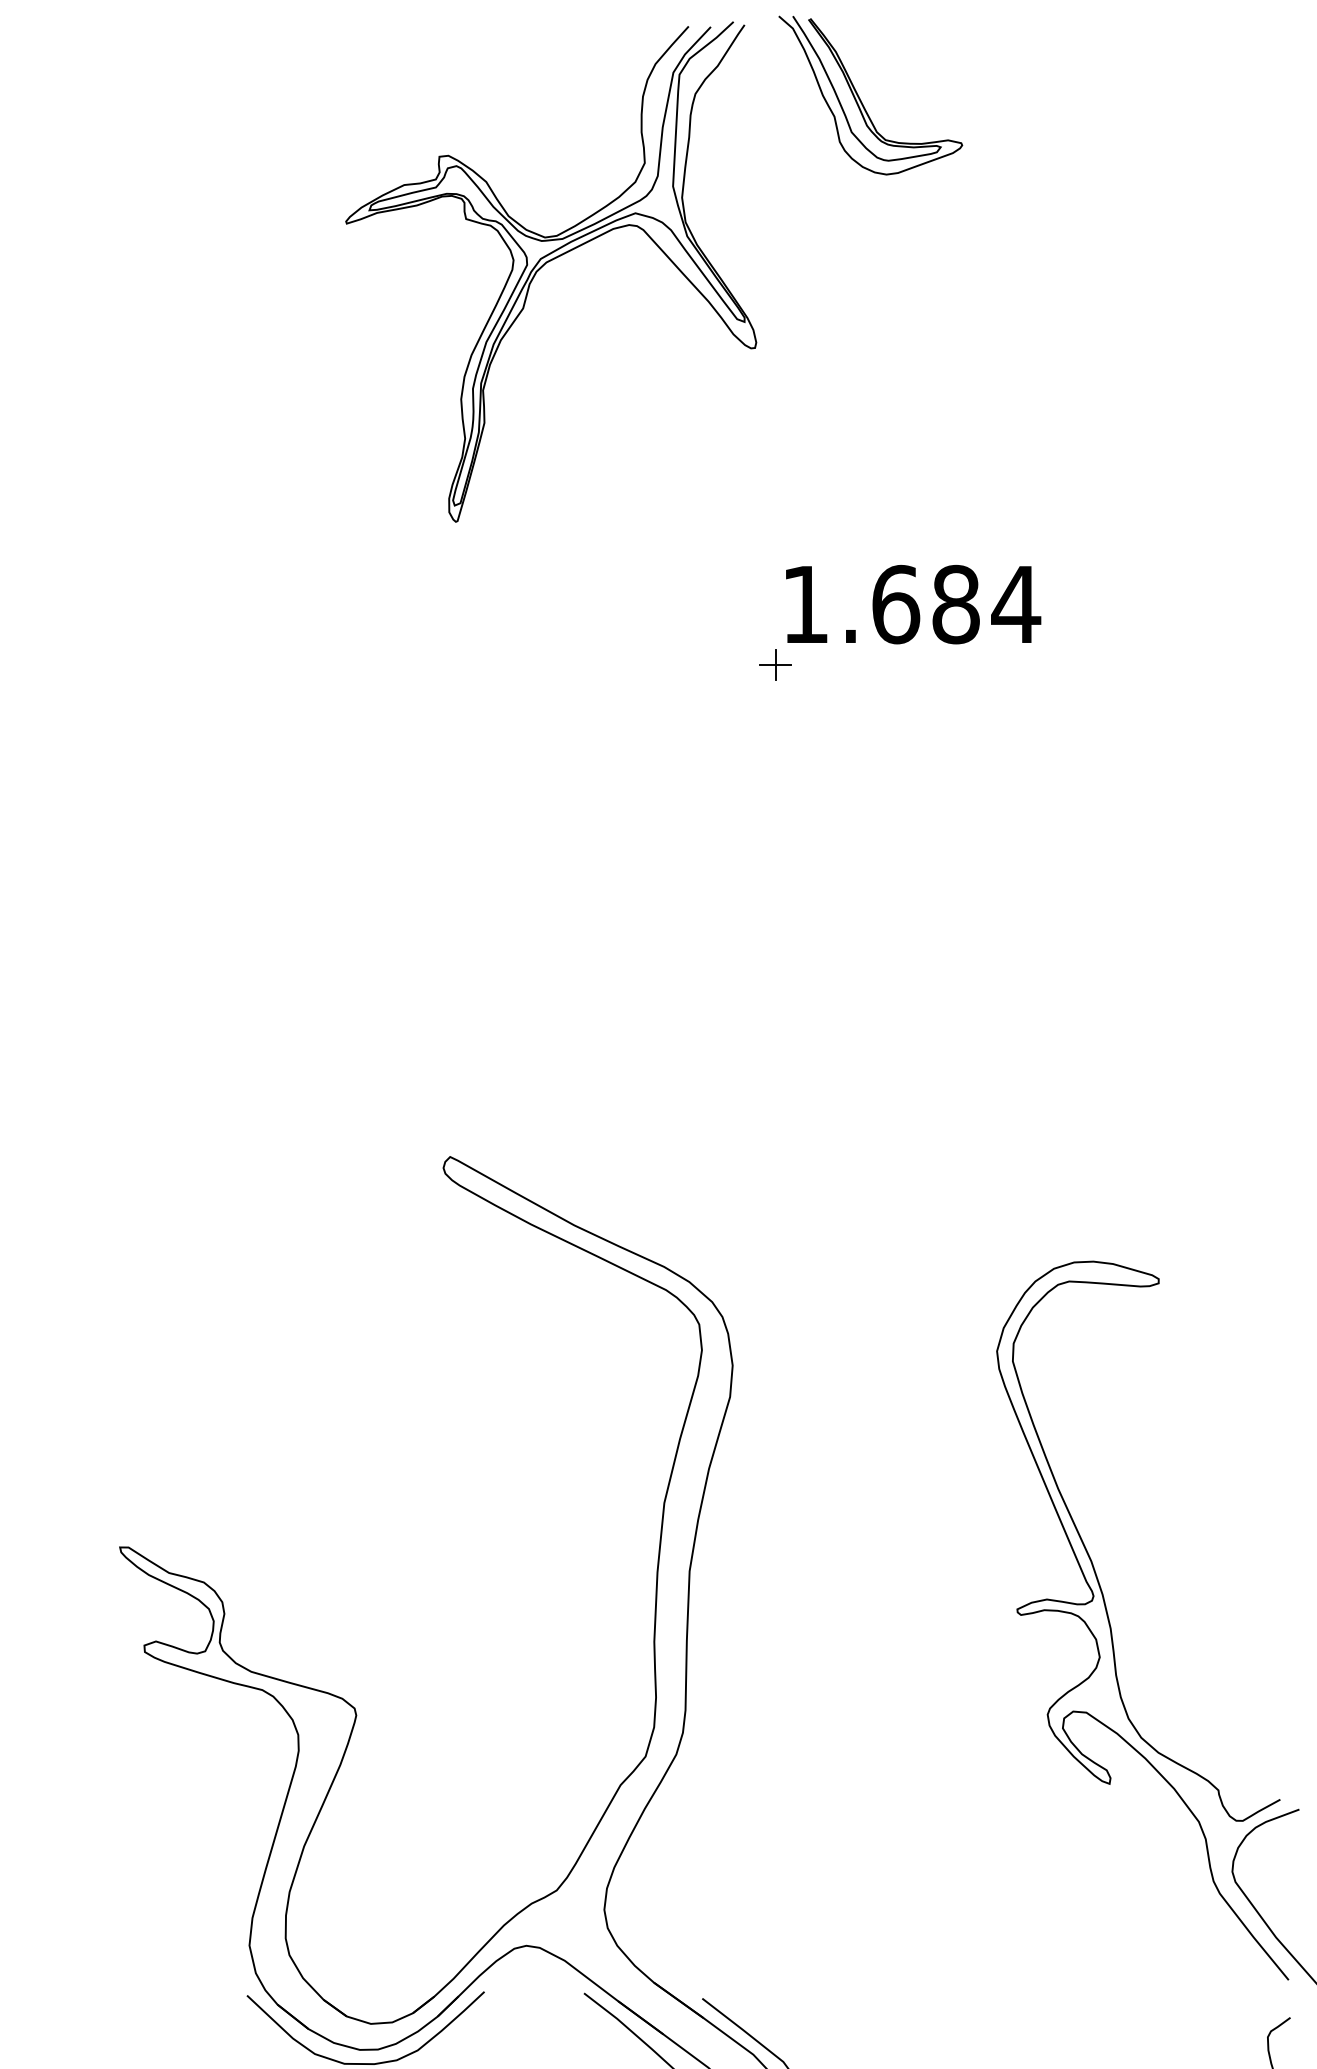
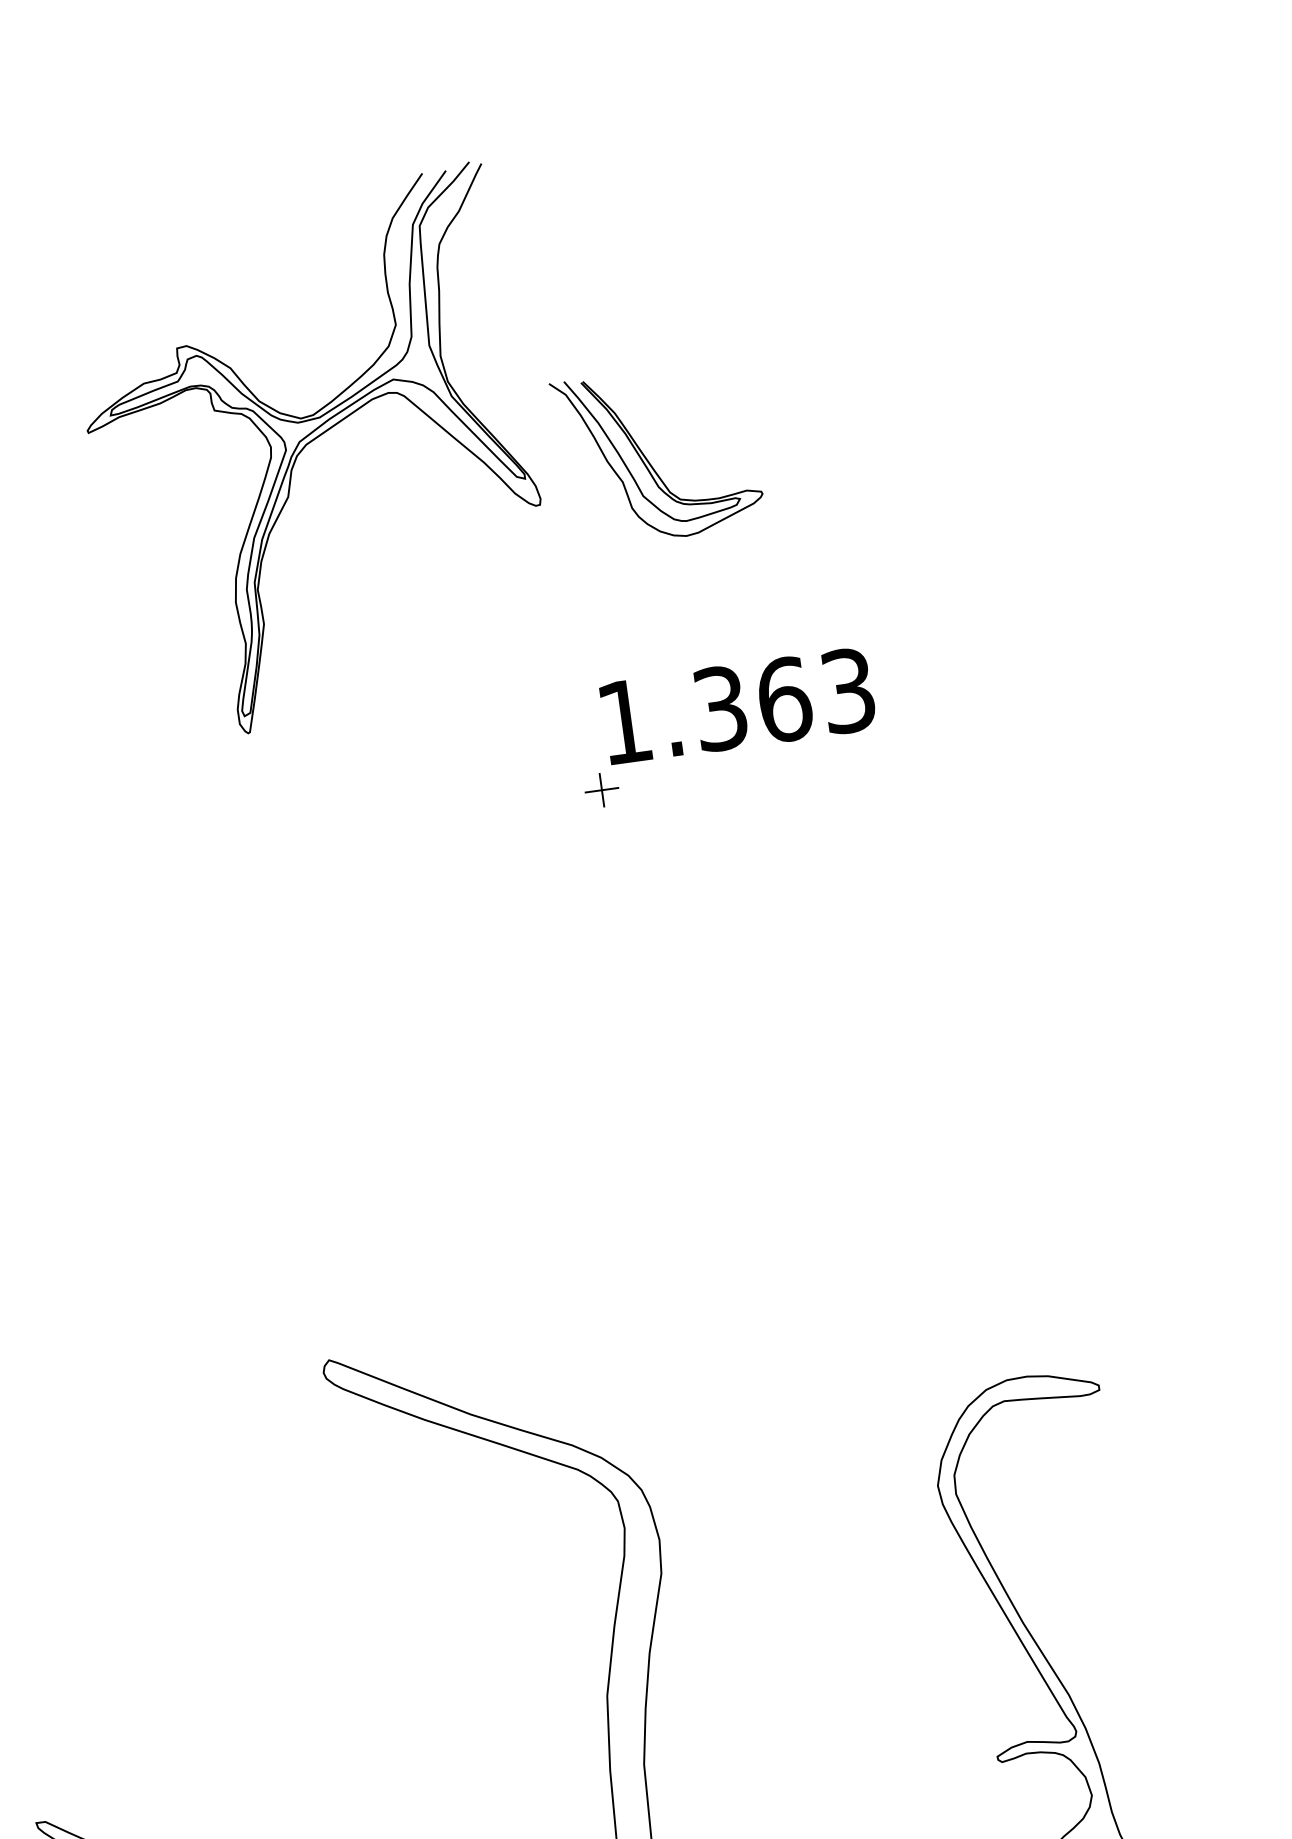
part: (861, 100) -> (649, 461), moved
part: (545, 264) -> (305, 447), moved
text: (956, 604) -> (784, 699), 1.684 -> 1.363

